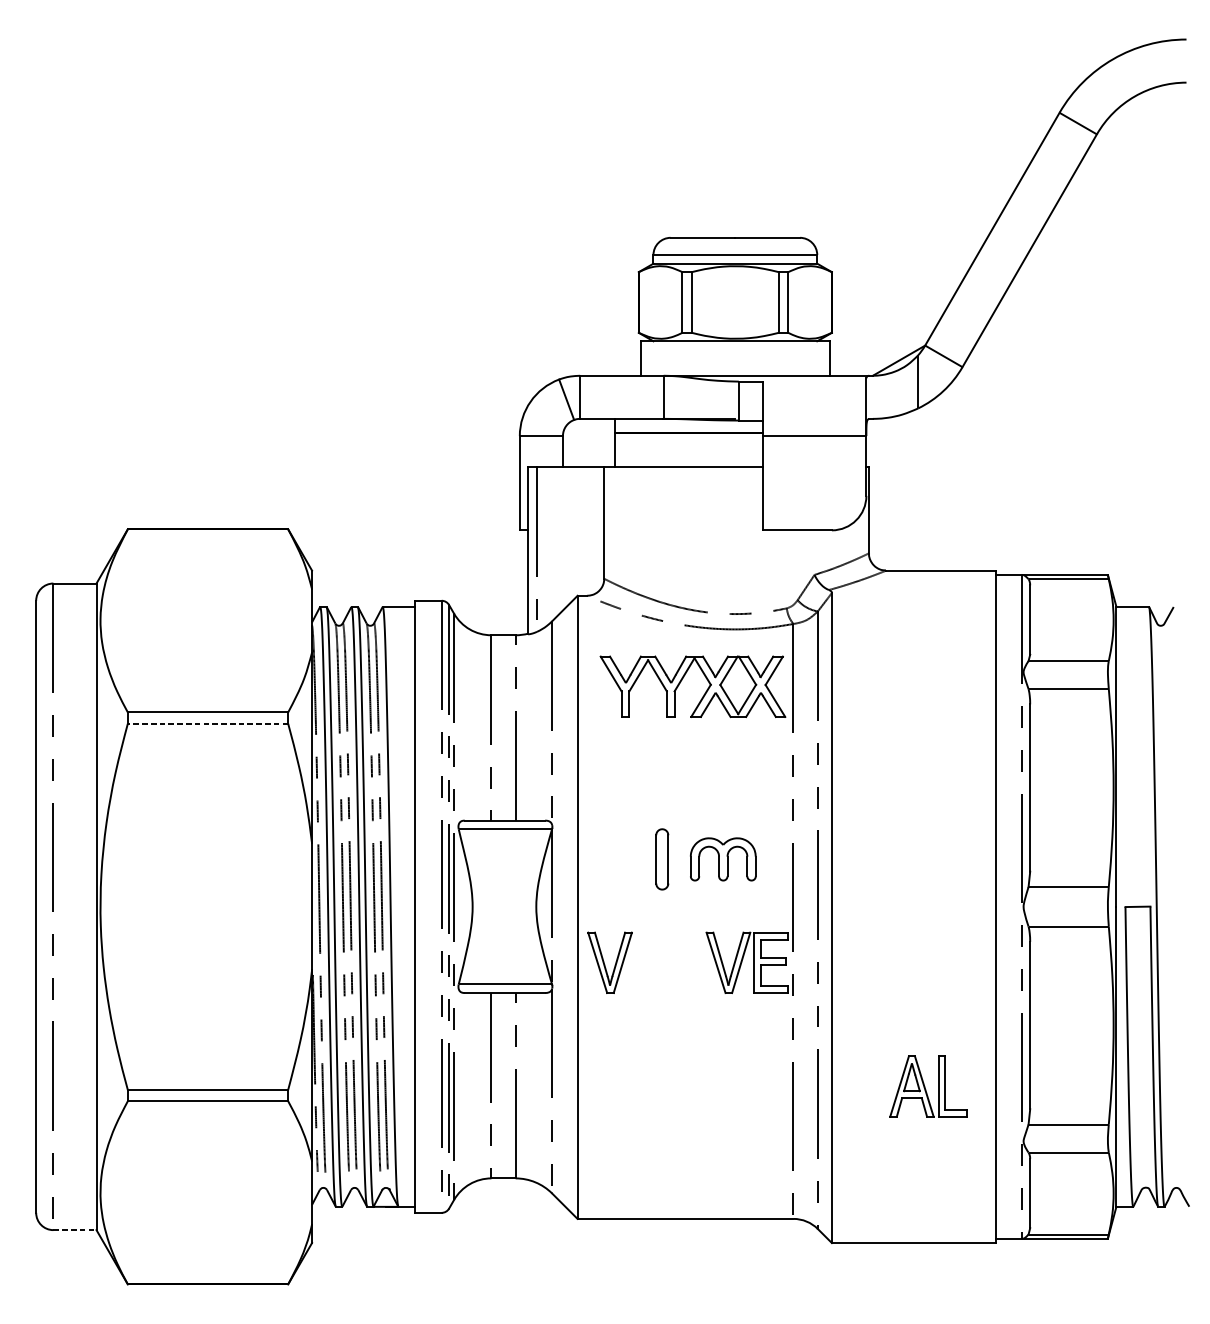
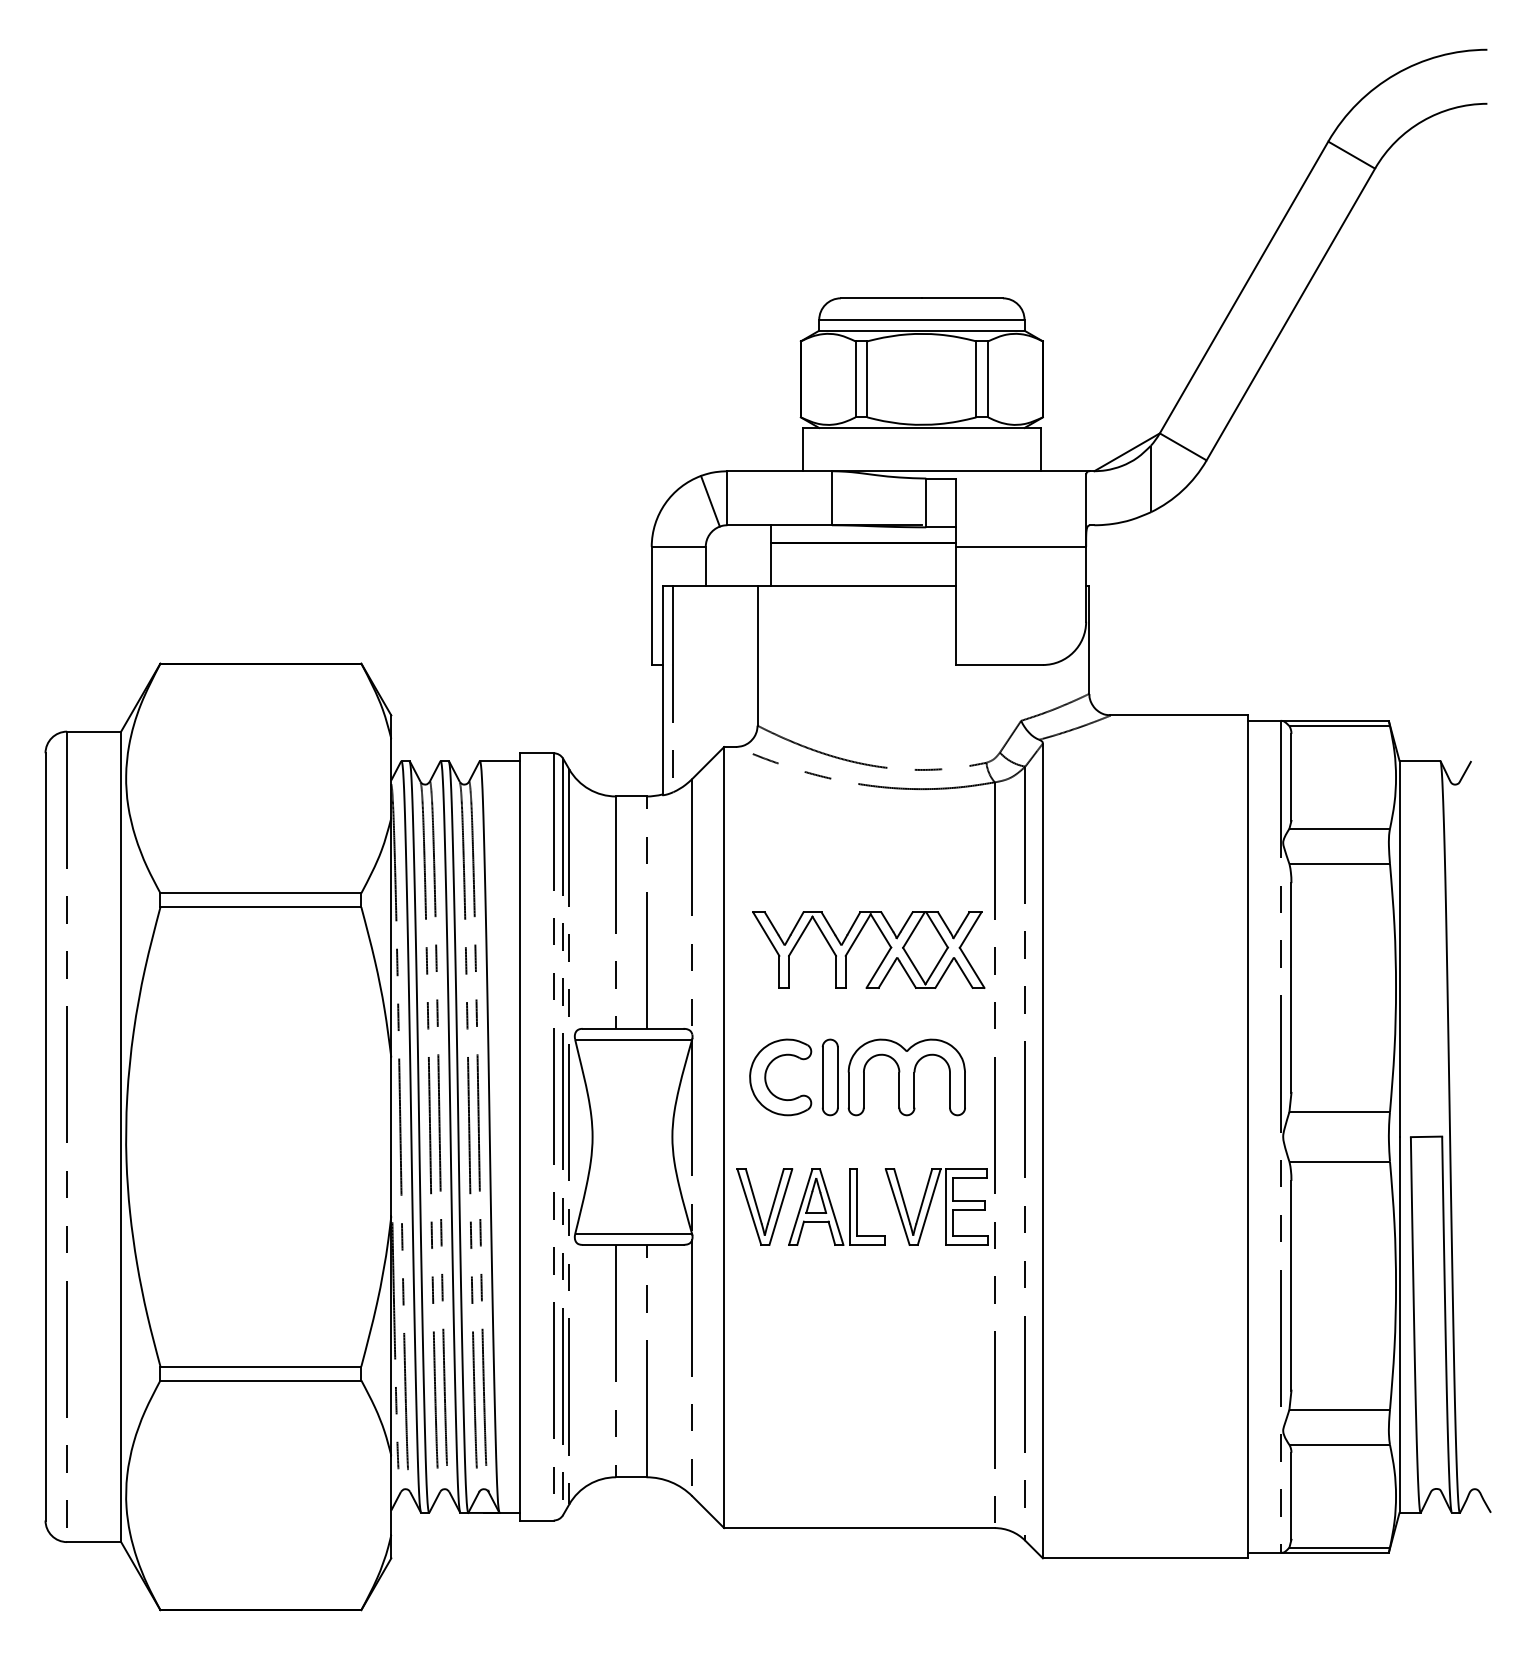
part: (683, 679) -> (856, 940), moved
line: (207, 723) -> (260, 907), dashed -> solid
part: (611, 859) -> (766, 1077), added
part: (723, 859) -> (906, 1077), size x1.43
part: (928, 1086) -> (836, 1206), moved
line: (75, 1230) -> (94, 1542), dashed -> solid

